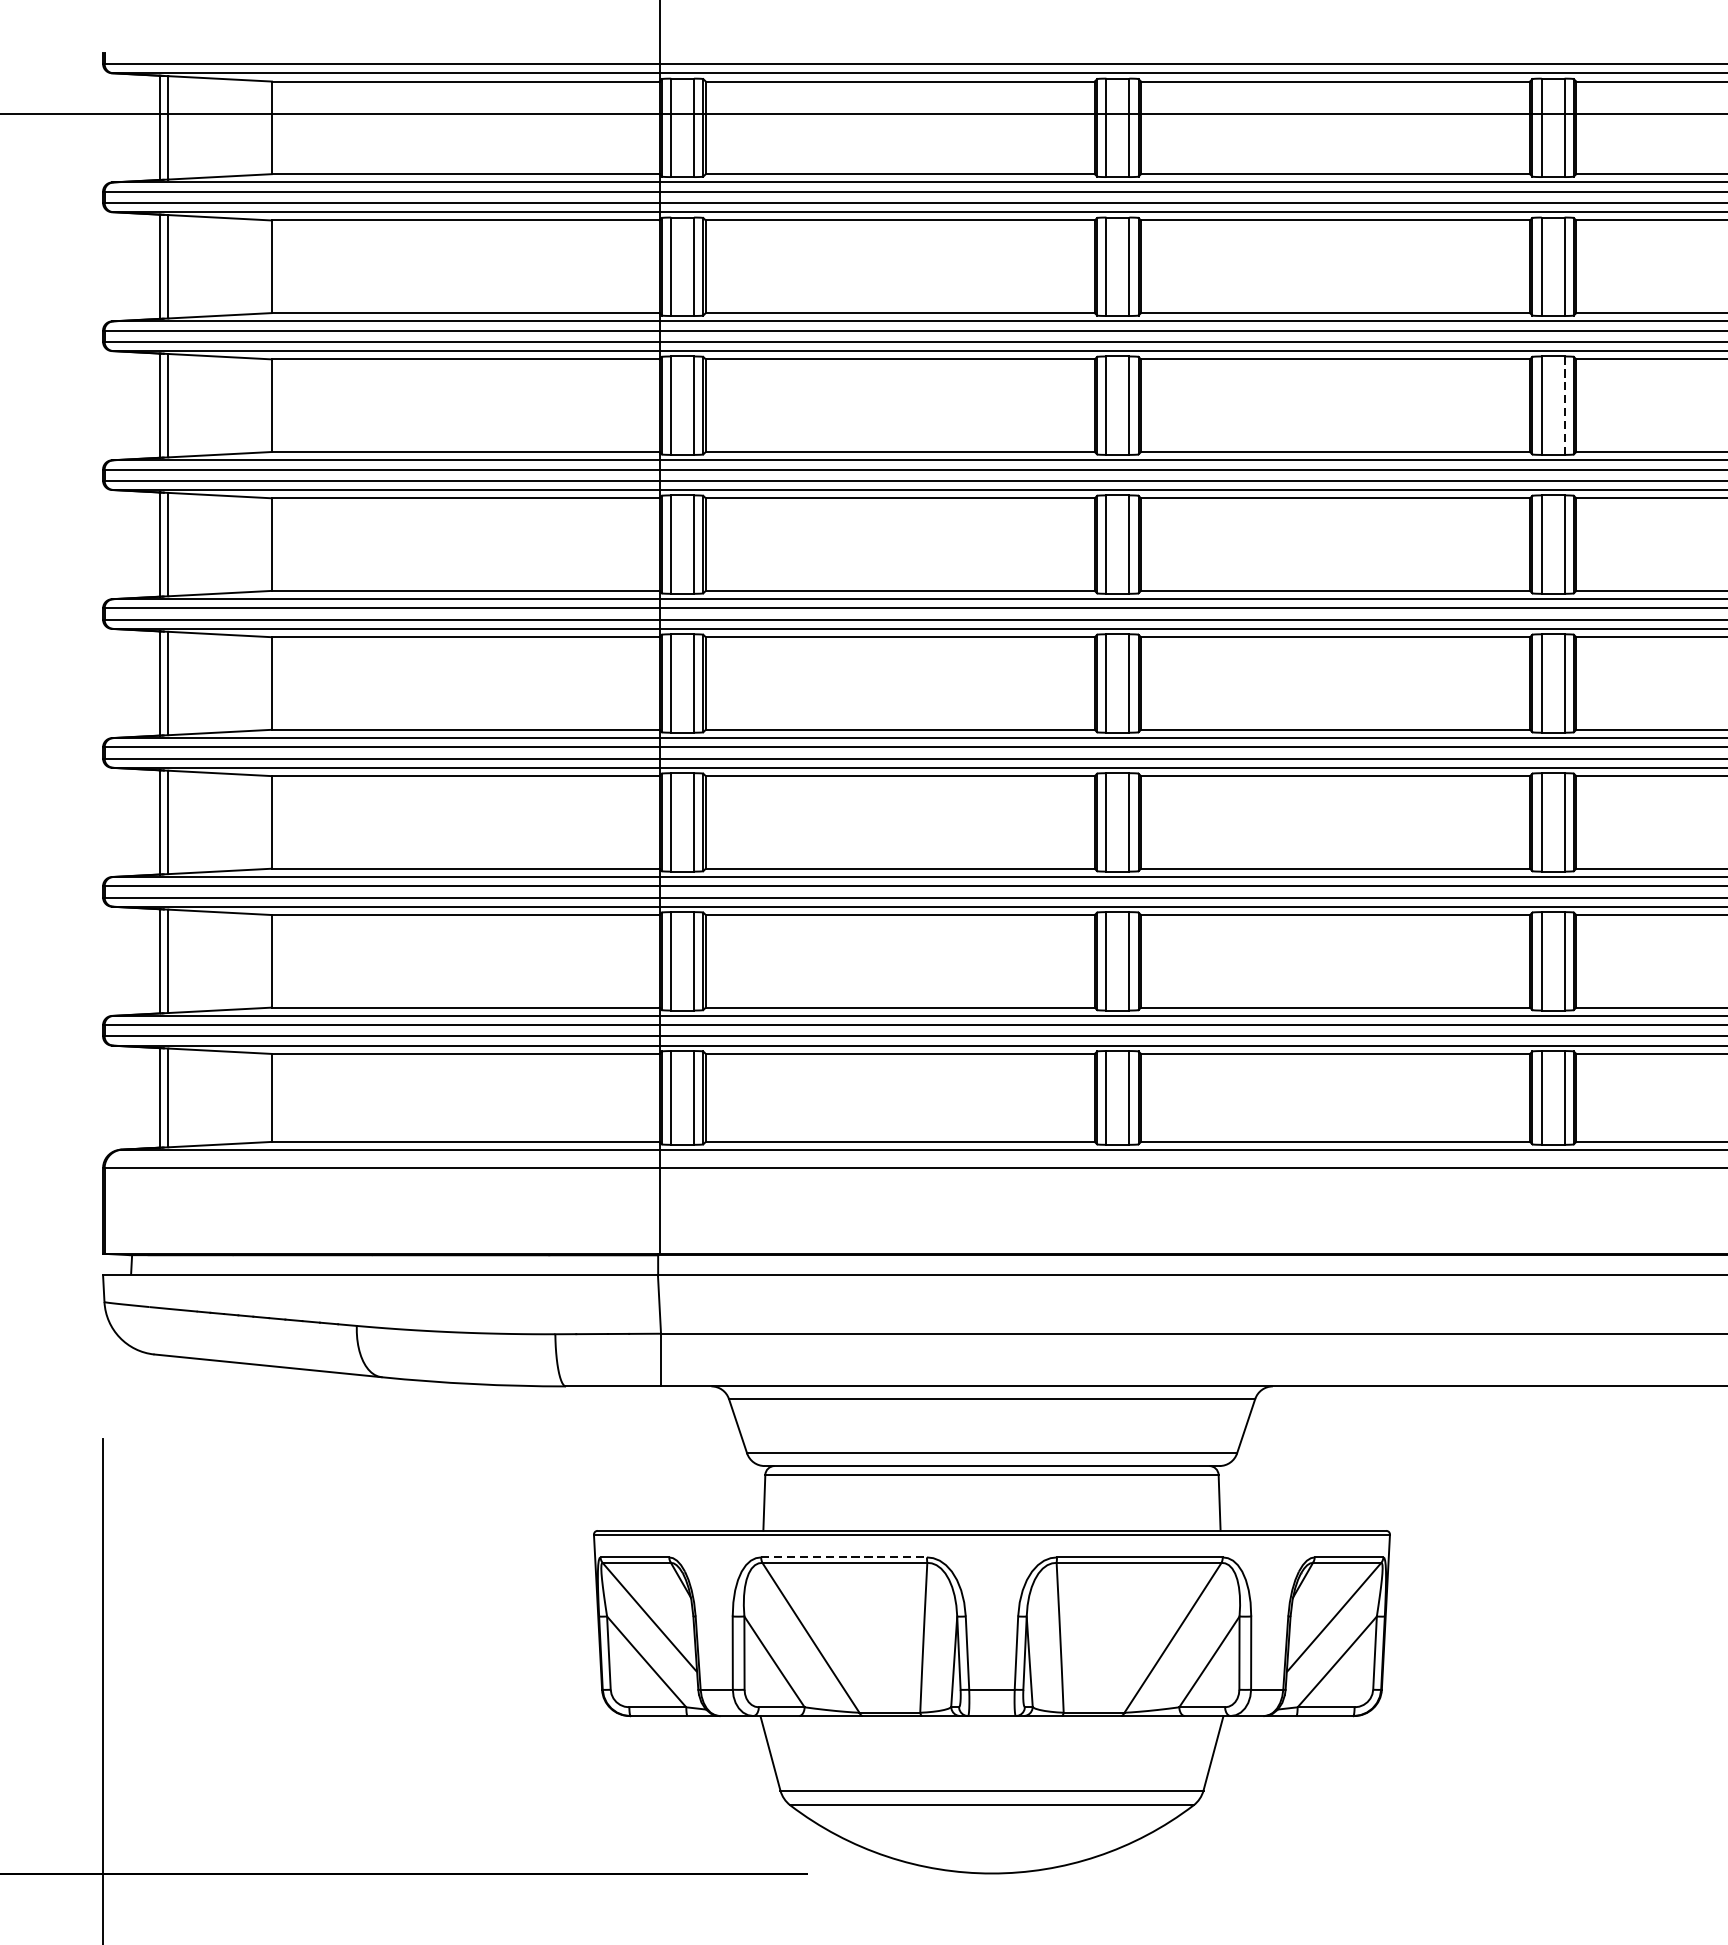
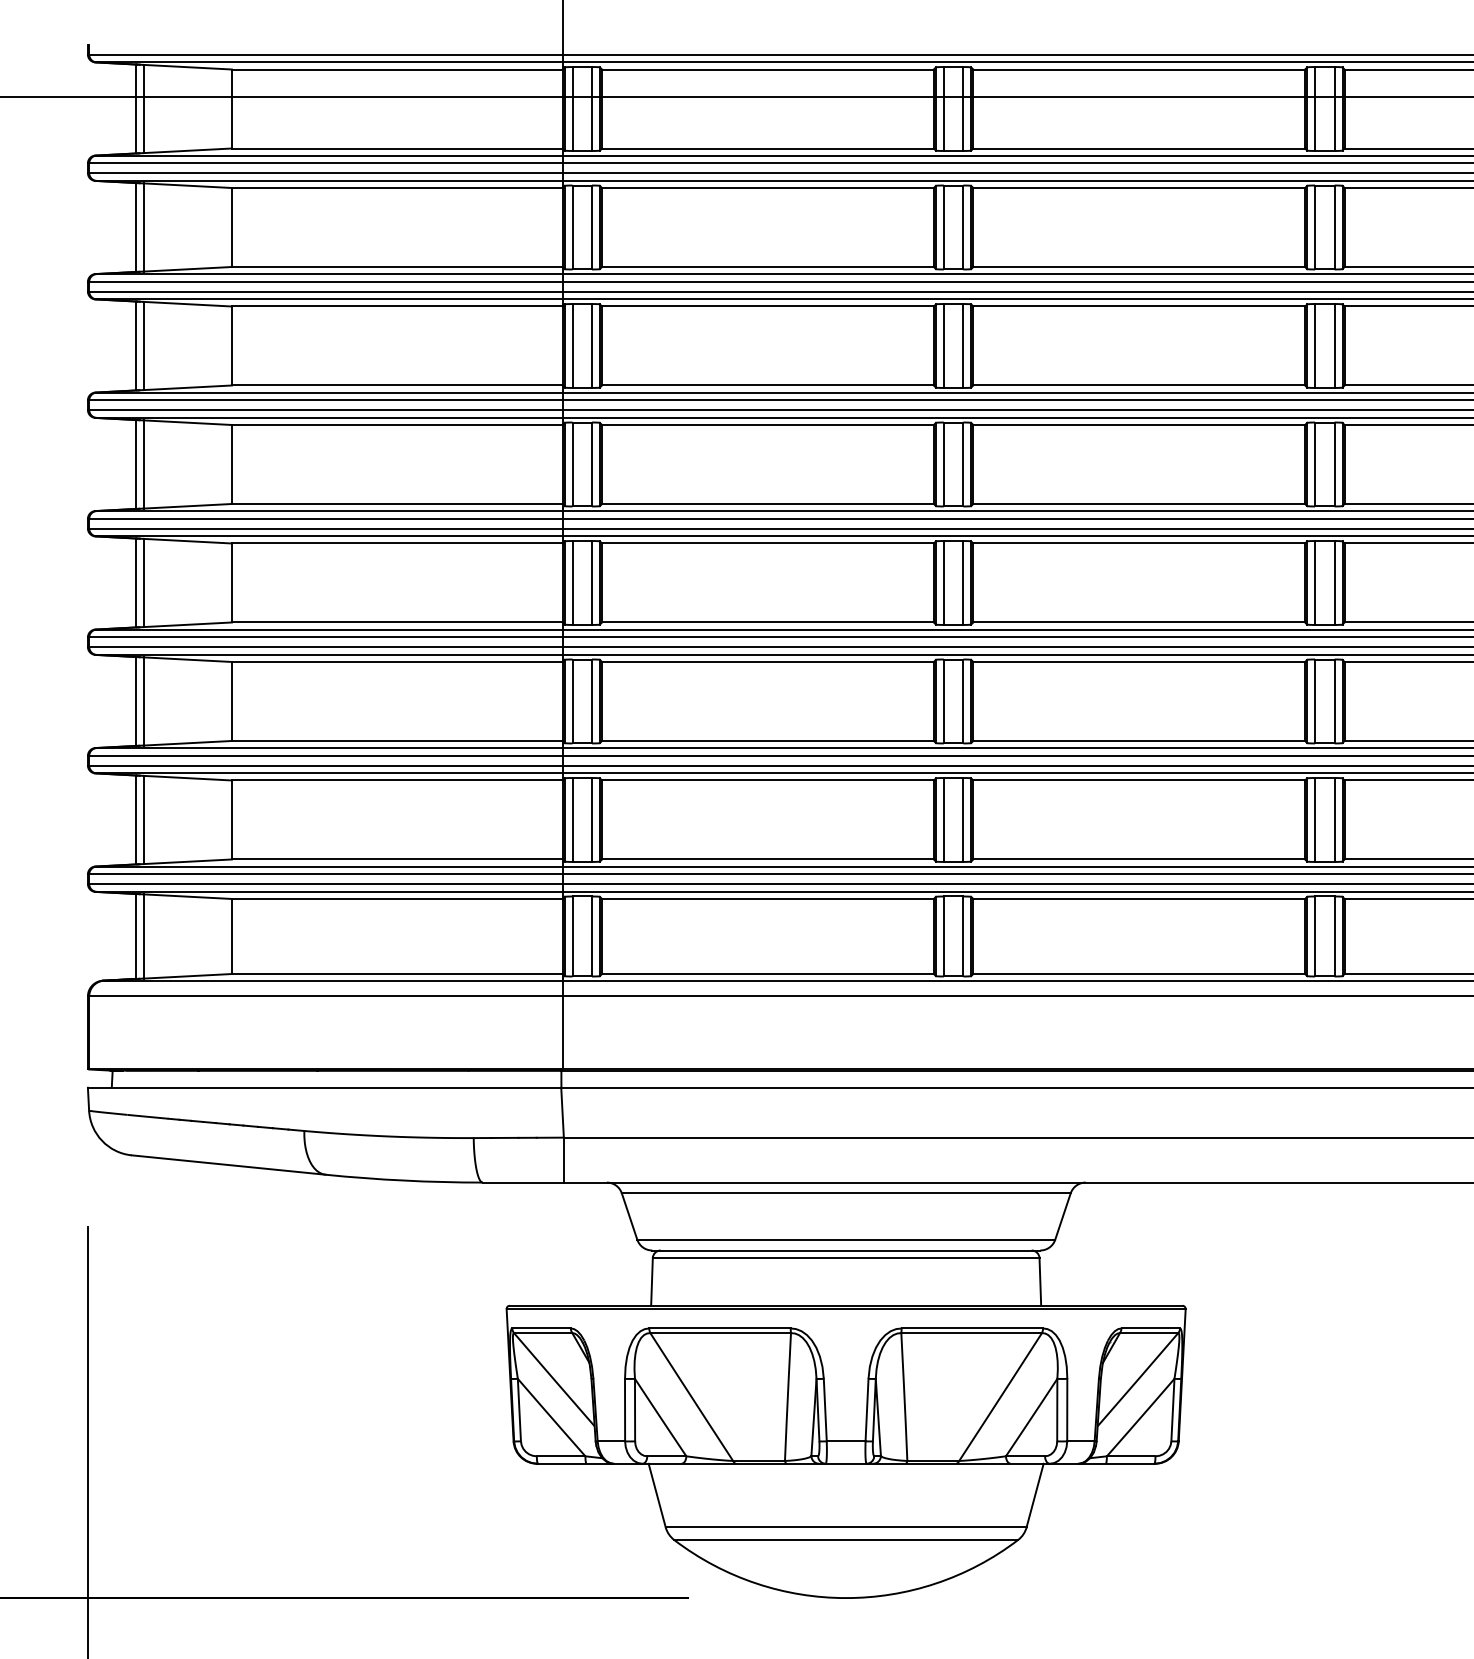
line: (1564, 406) -> (1334, 346), dashed -> solid
line: (843, 1557) -> (719, 1328), dashed -> solid

